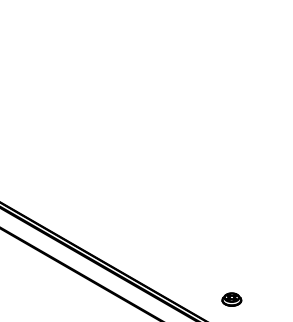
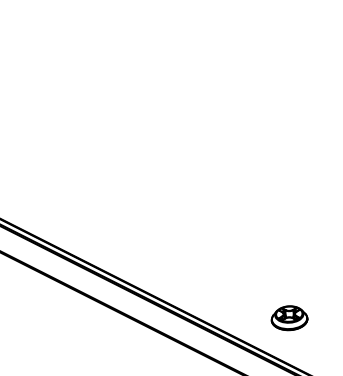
part: (231, 299) -> (289, 318), size x1.43

